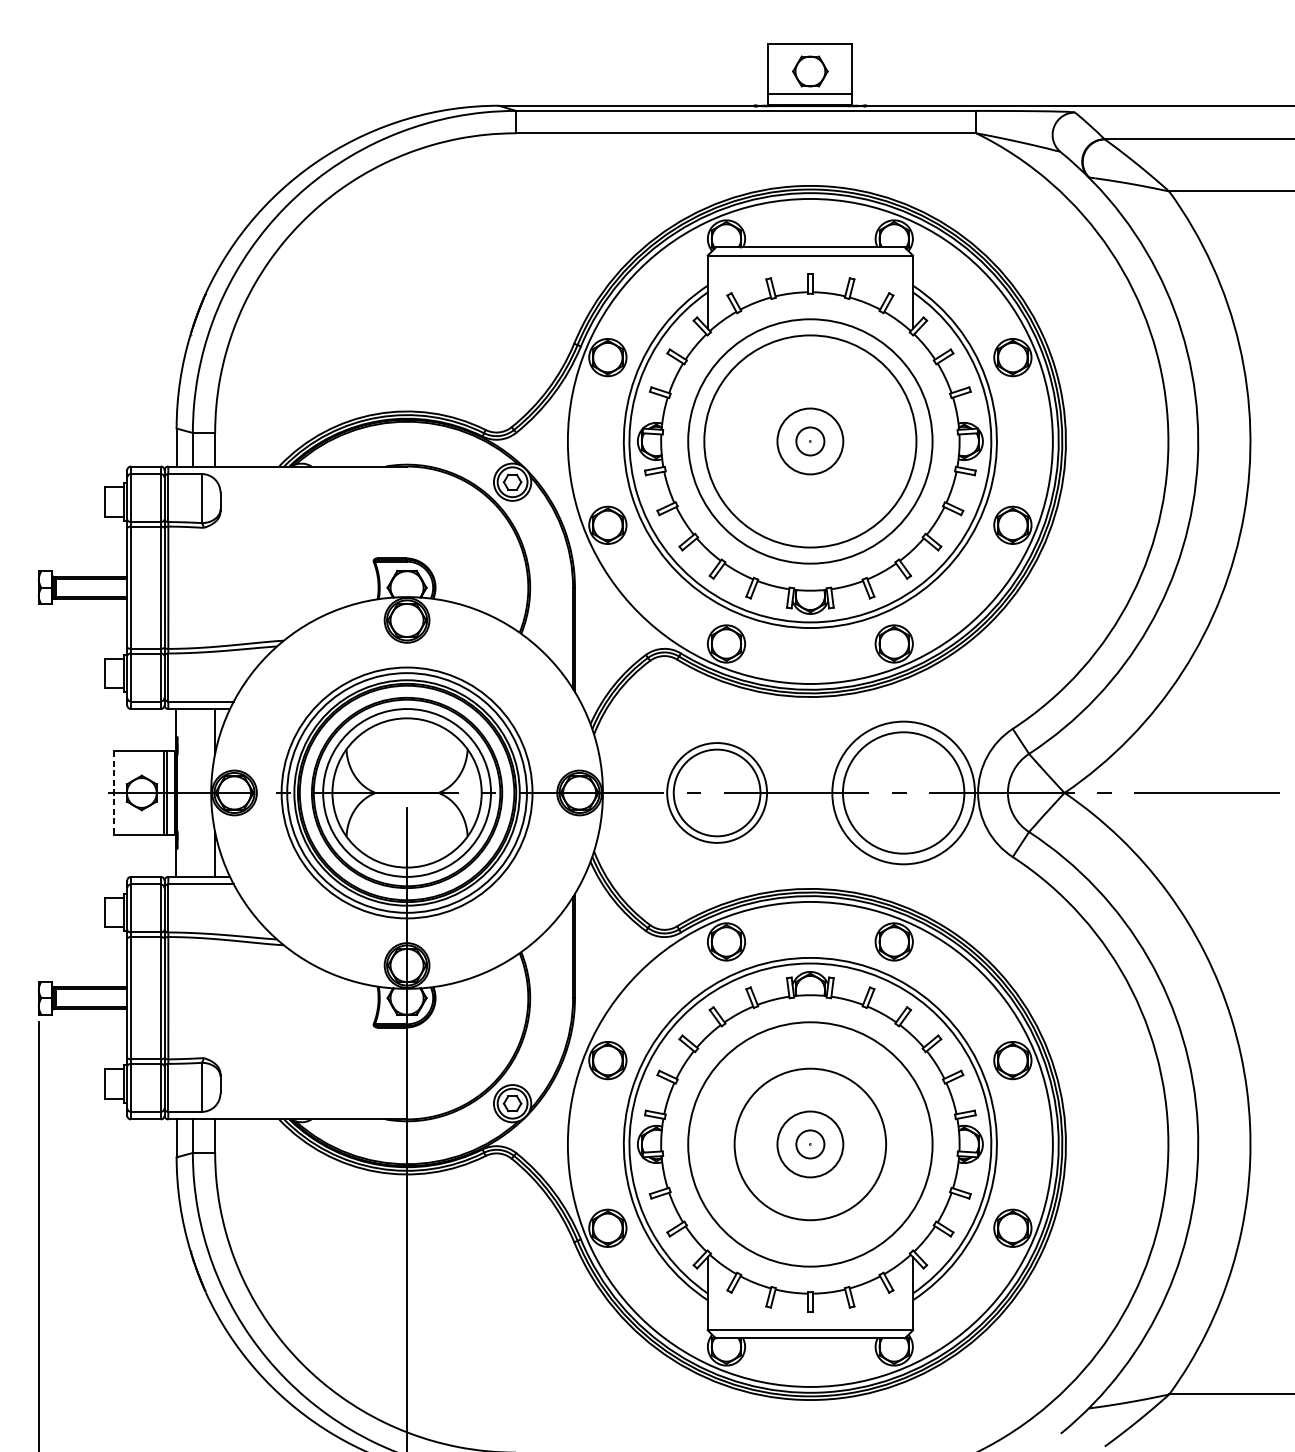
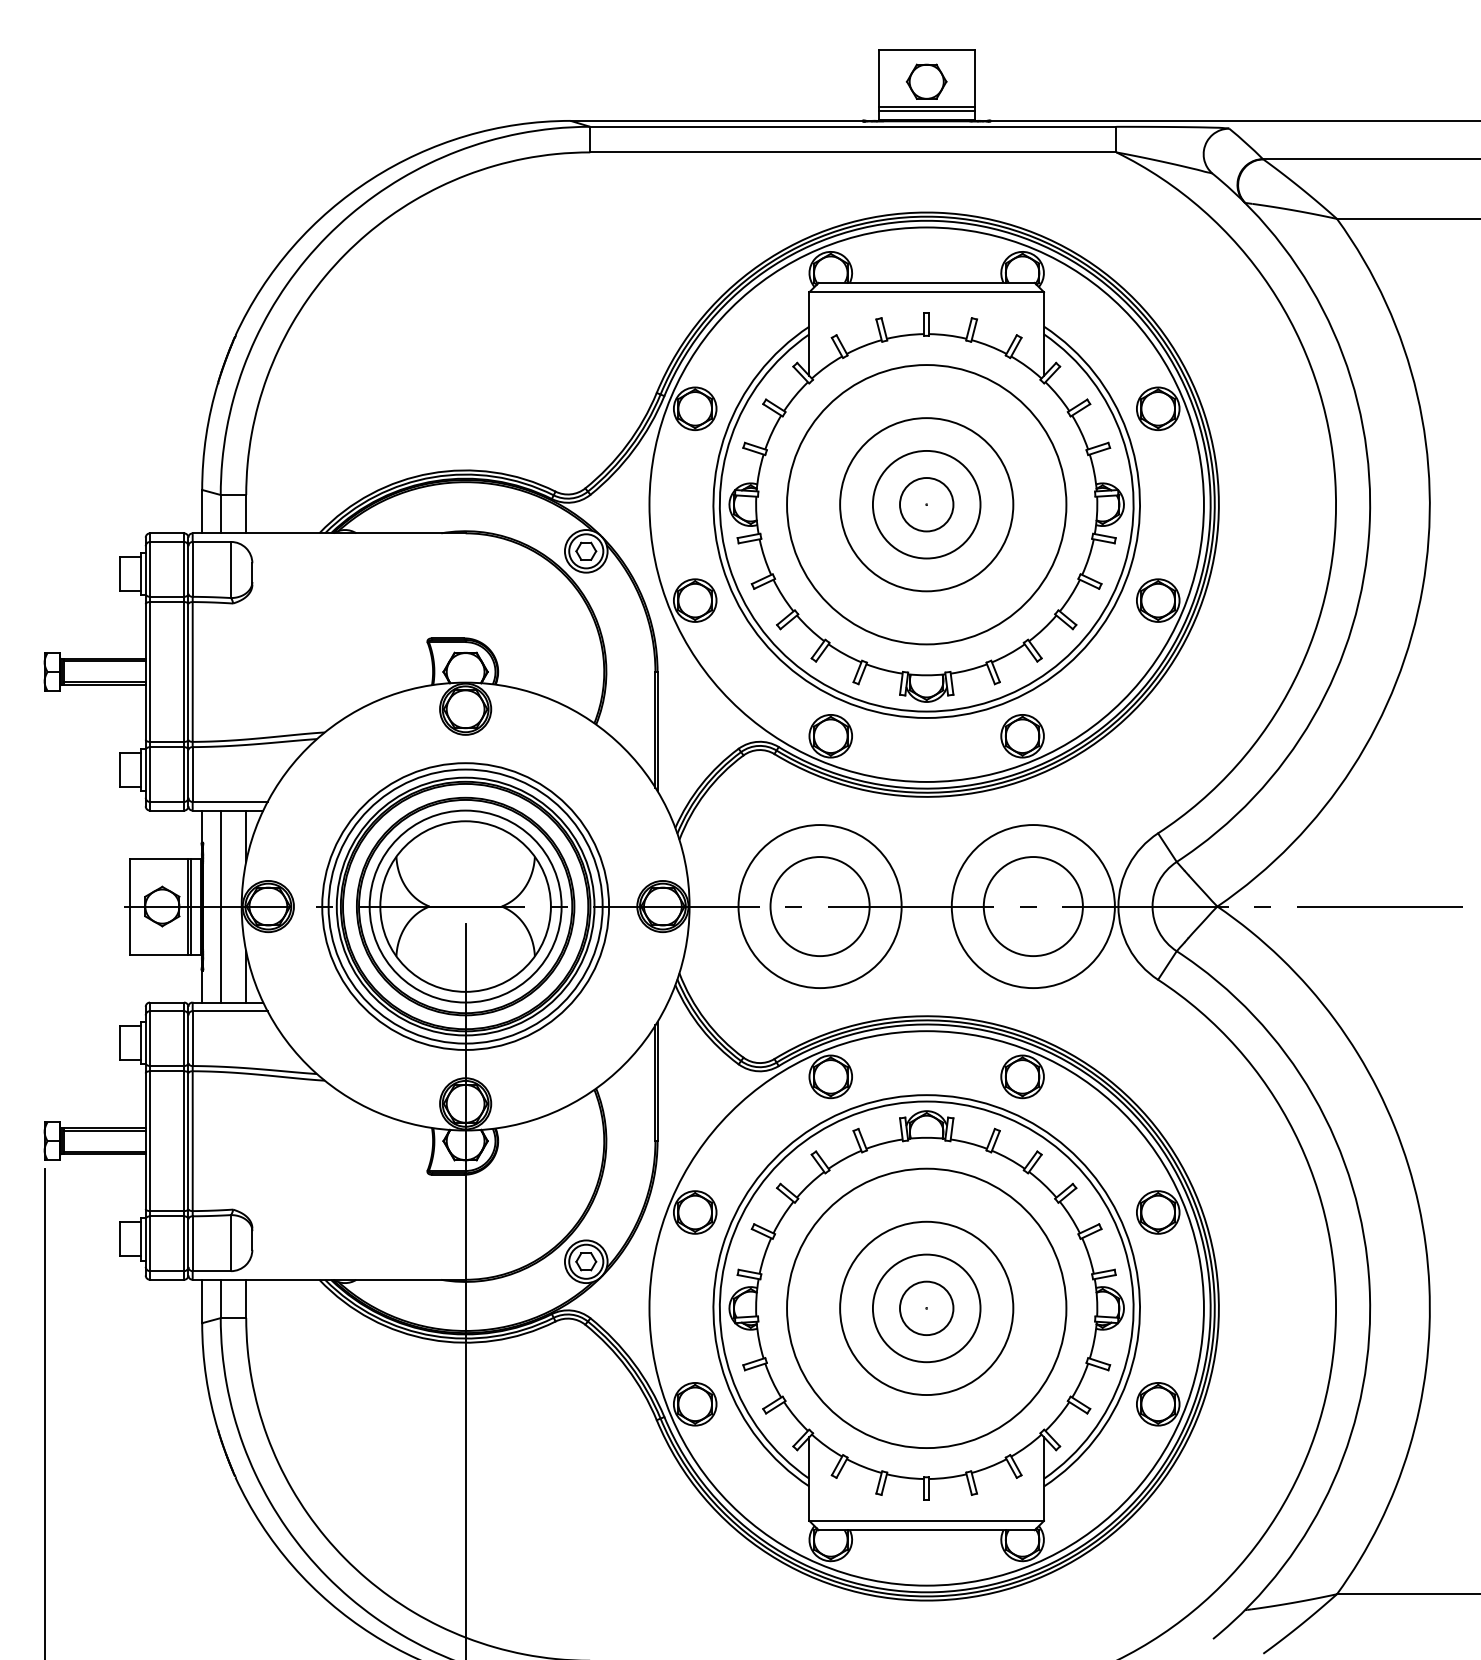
line: (810, 96) -> (926, 110), added
circle: (810, 441) -> (926, 504), size x0.71
circle: (810, 441) -> (926, 504), size x1.43
circle: (810, 441) -> (926, 504), size x1.67
line: (113, 792) -> (130, 906), dashed -> solid
line: (192, 792) -> (220, 906), added
circle: (716, 792) -> (819, 906), size x1.43
circle: (902, 792) -> (1032, 906), size x0.71
circle: (810, 1144) -> (926, 1308), size x1.43
circle: (810, 1144) -> (926, 1308), size x1.67

